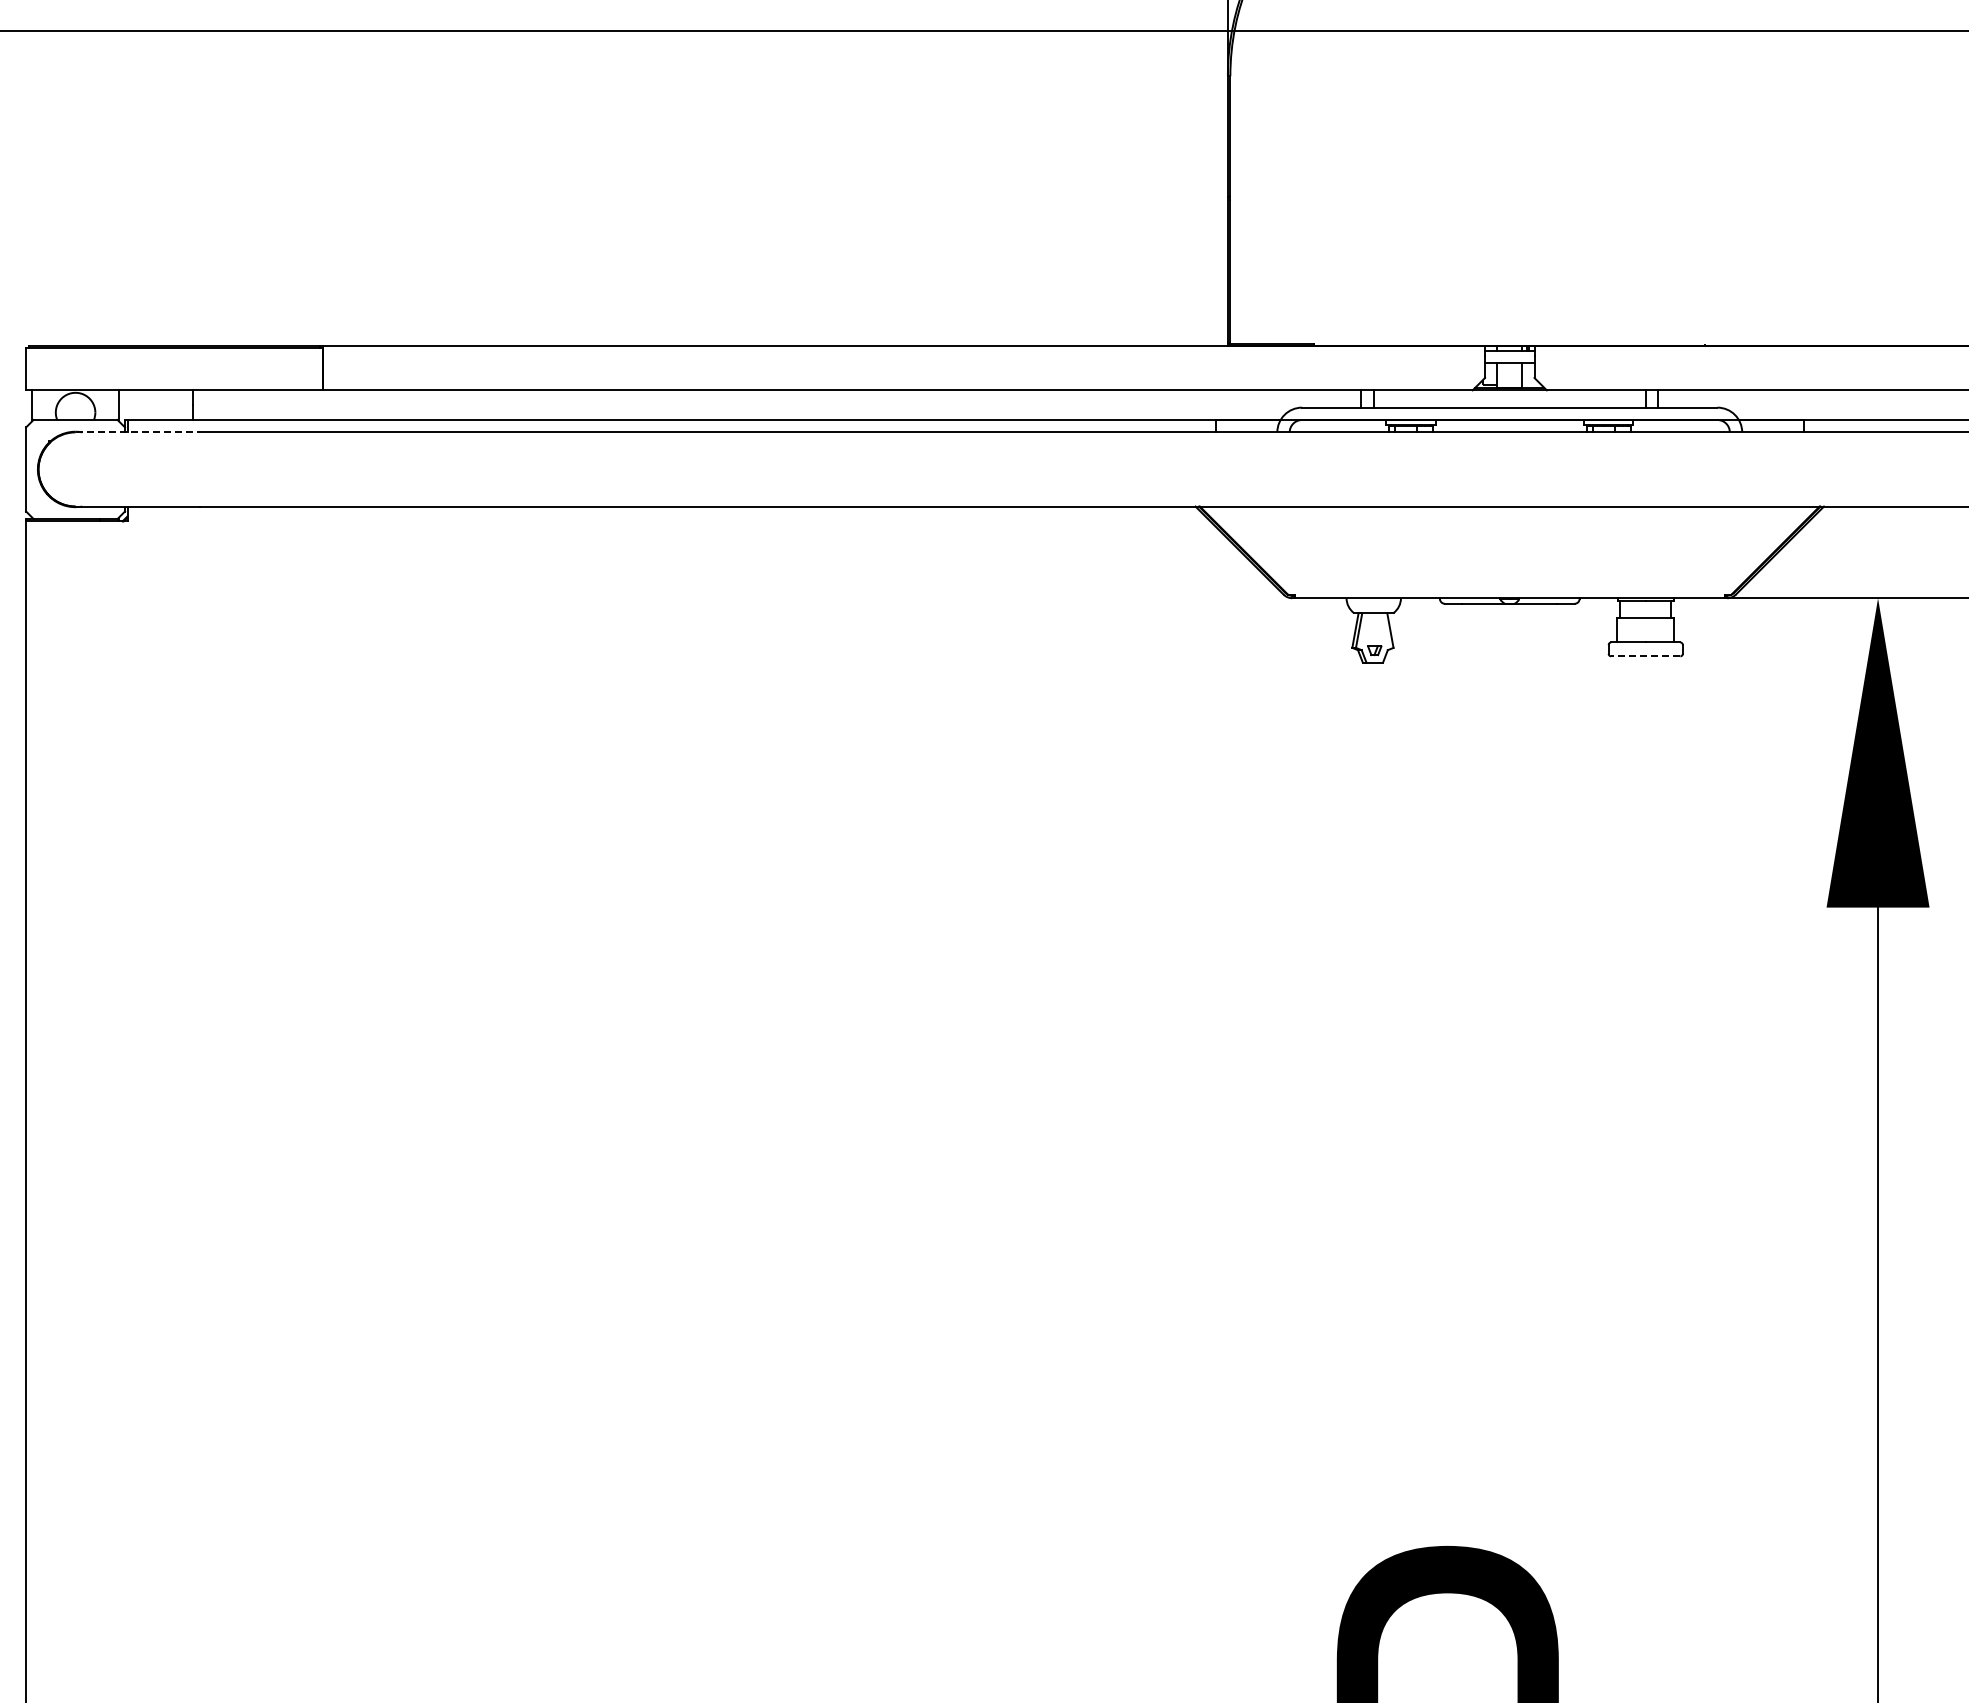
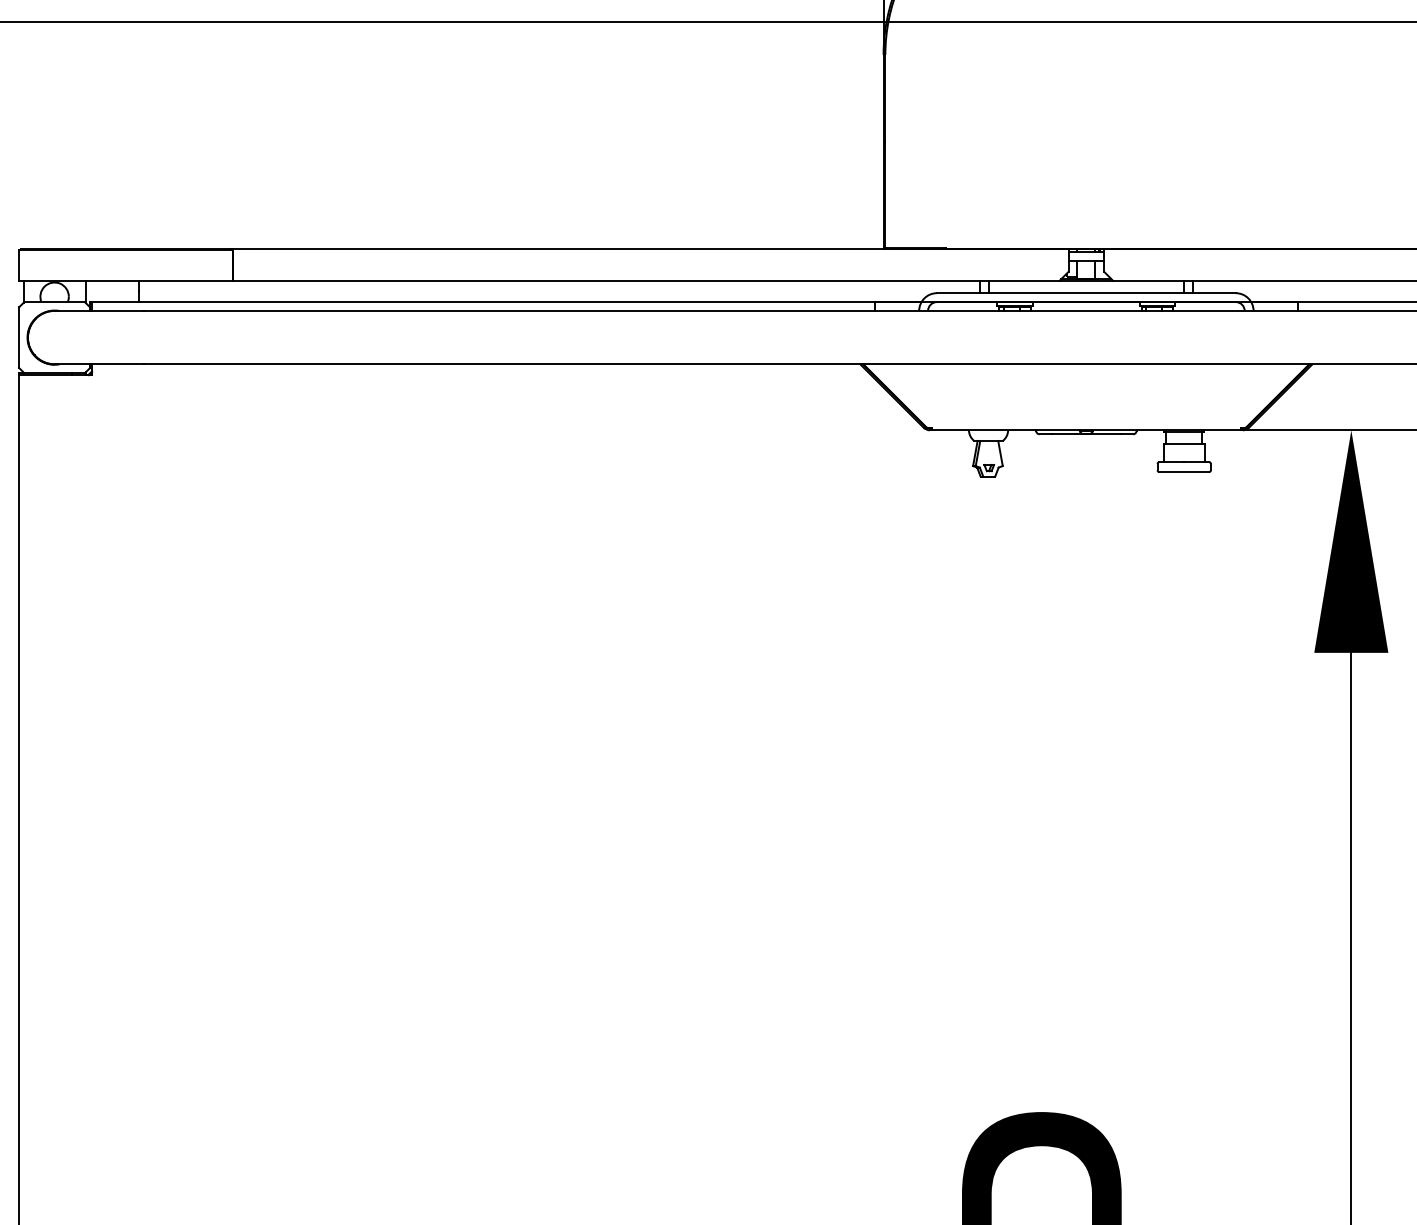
line: (138, 432) -> (99, 311), dashed -> solid
line: (1645, 656) -> (1184, 472), dashed -> solid

